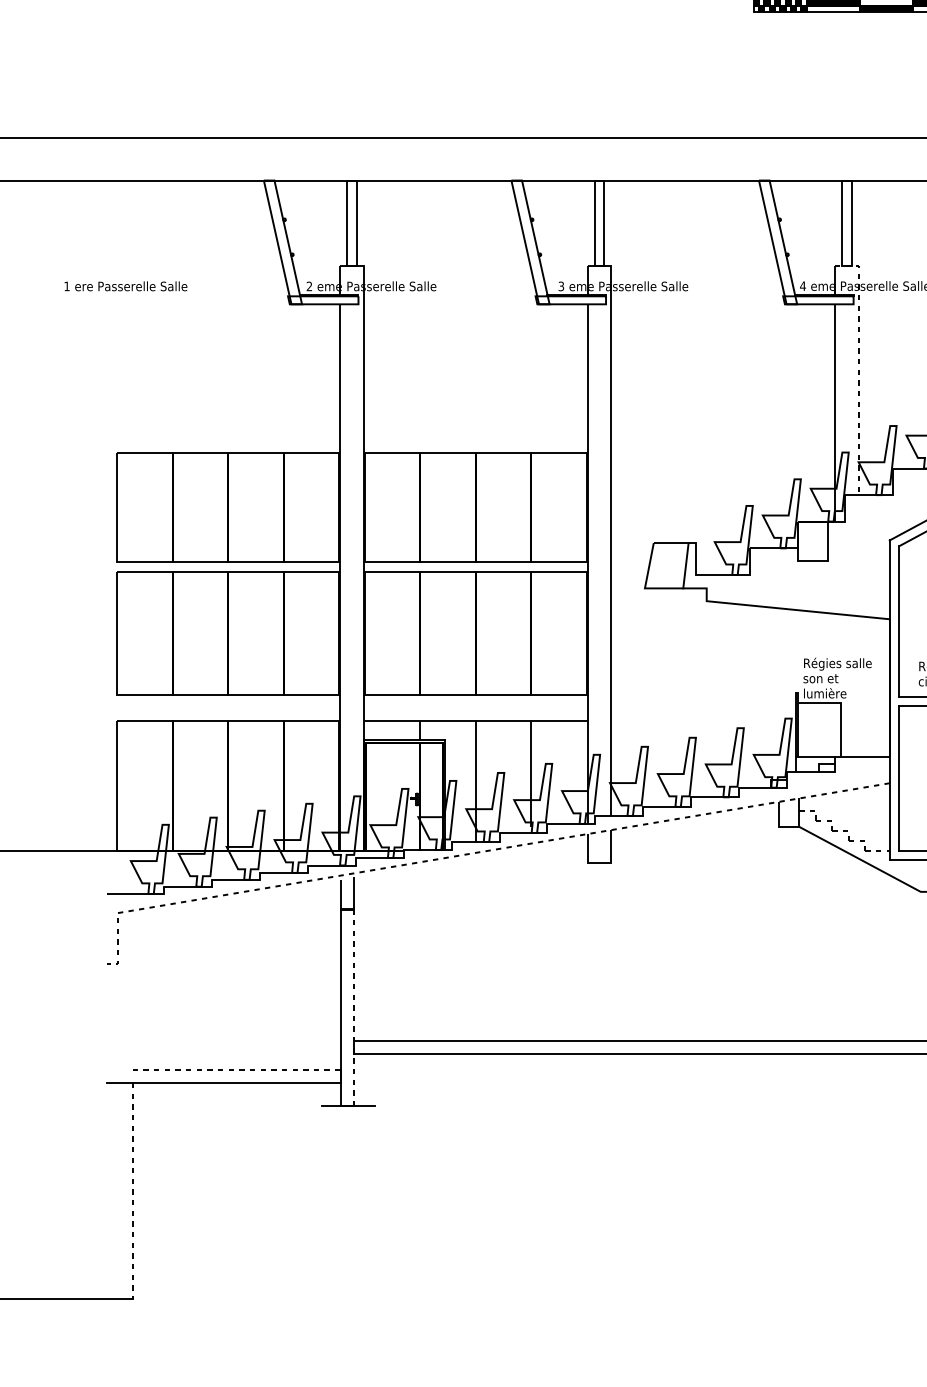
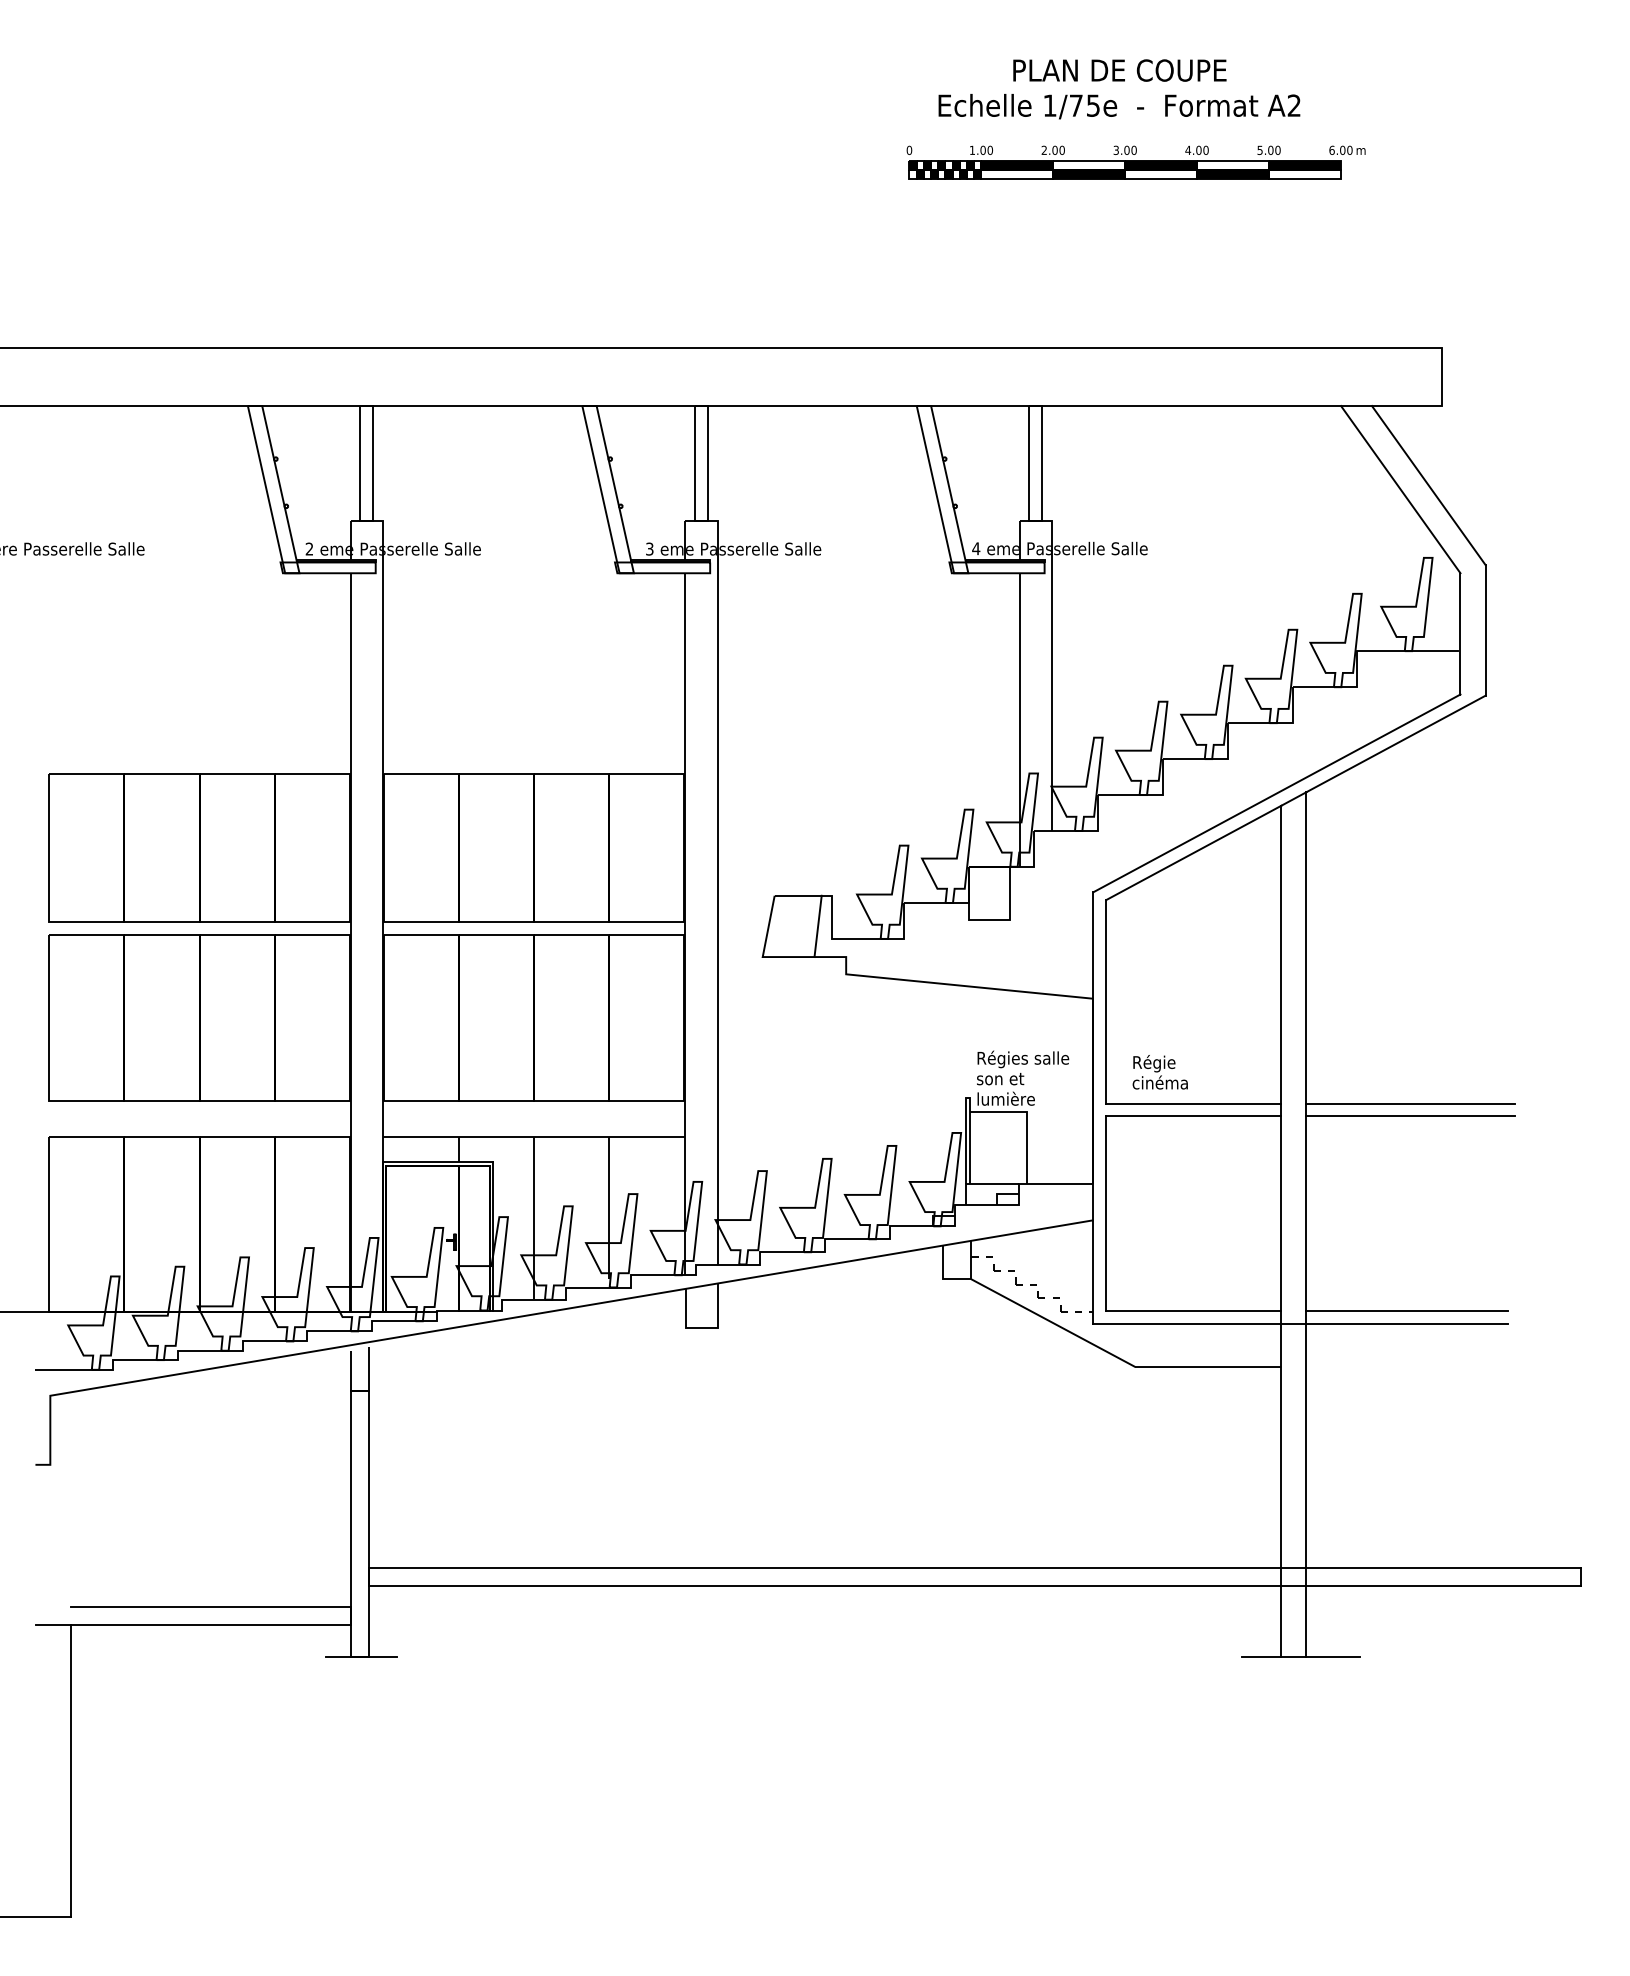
line: (858, 368) -> (1051, 659), dashed -> solid
line: (471, 853) -> (528, 1315), dashed -> solid
line: (353, 1007) -> (369, 1523), dashed -> solid
line: (236, 1069) -> (211, 1607), dashed -> solid
line: (133, 1190) -> (71, 1770), dashed -> solid

